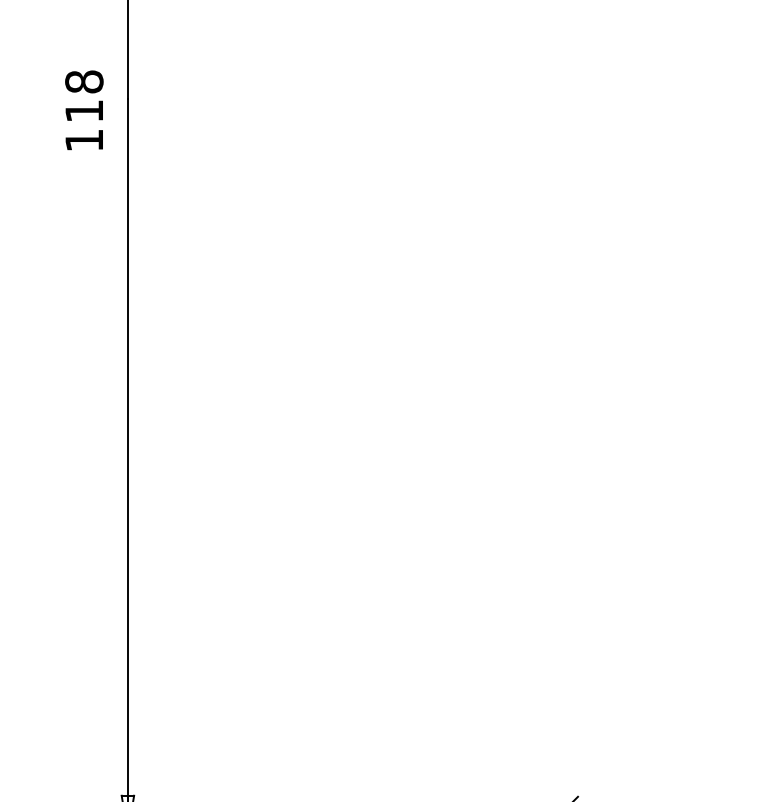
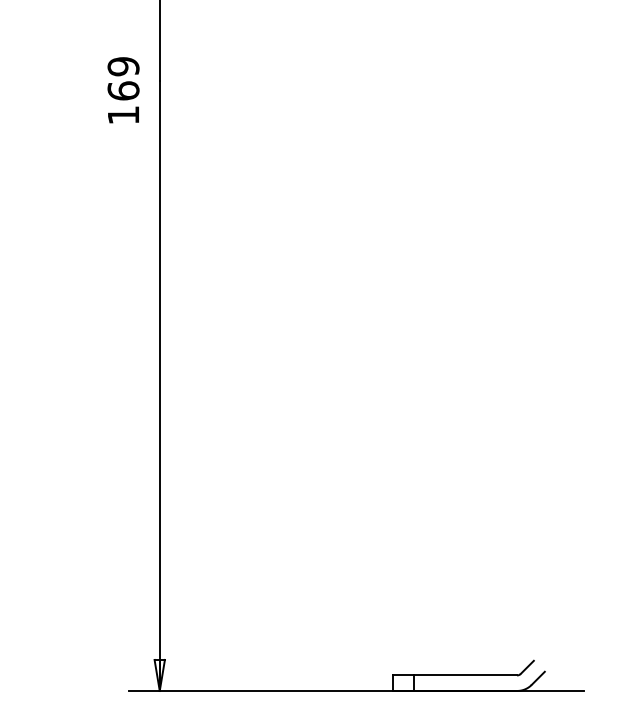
text: (84, 96) -> (123, 78), 118 -> 169

